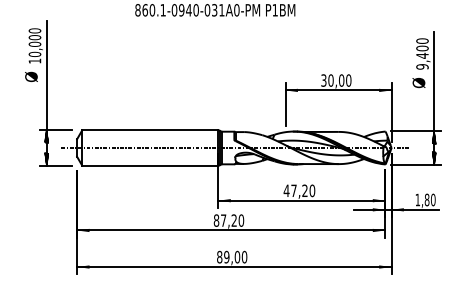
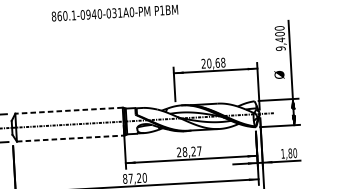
text: (336, 80) -> (213, 63), 30,00 -> 20,68
text: (418, 83) -> (279, 75), moved
line: (149, 130) -> (68, 110), solid -> dashed
line: (150, 165) -> (70, 138), solid -> dashed
text: (299, 190) -> (189, 151), 47,20 -> 28,27

